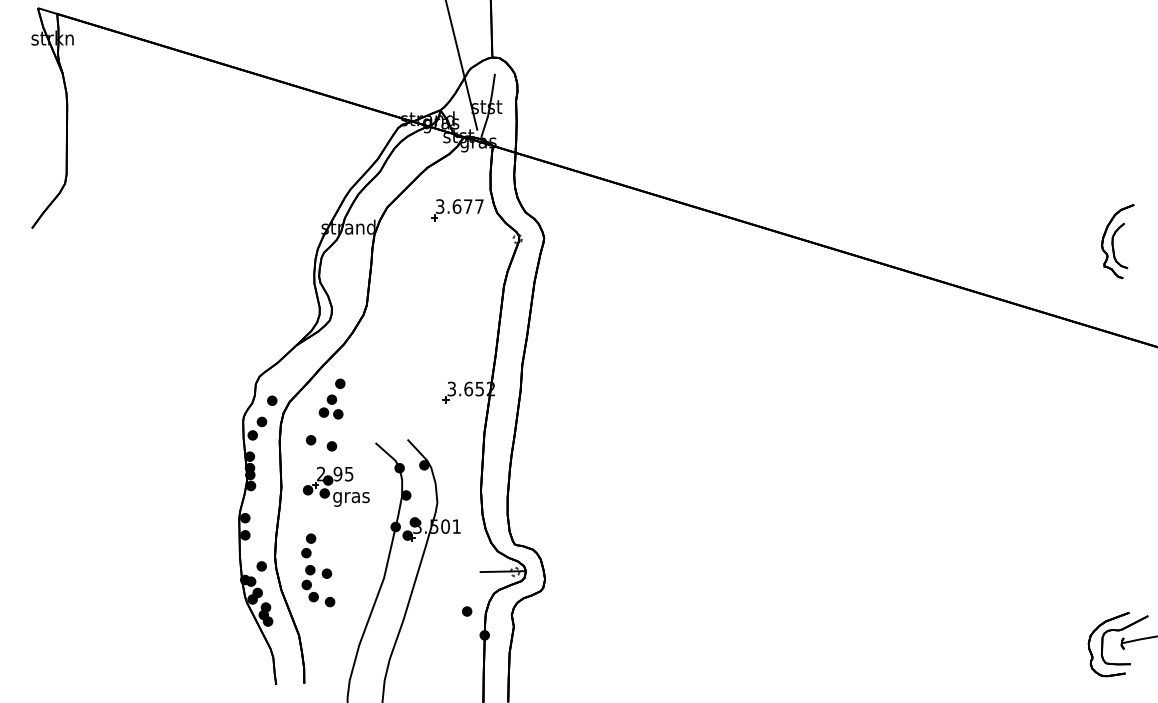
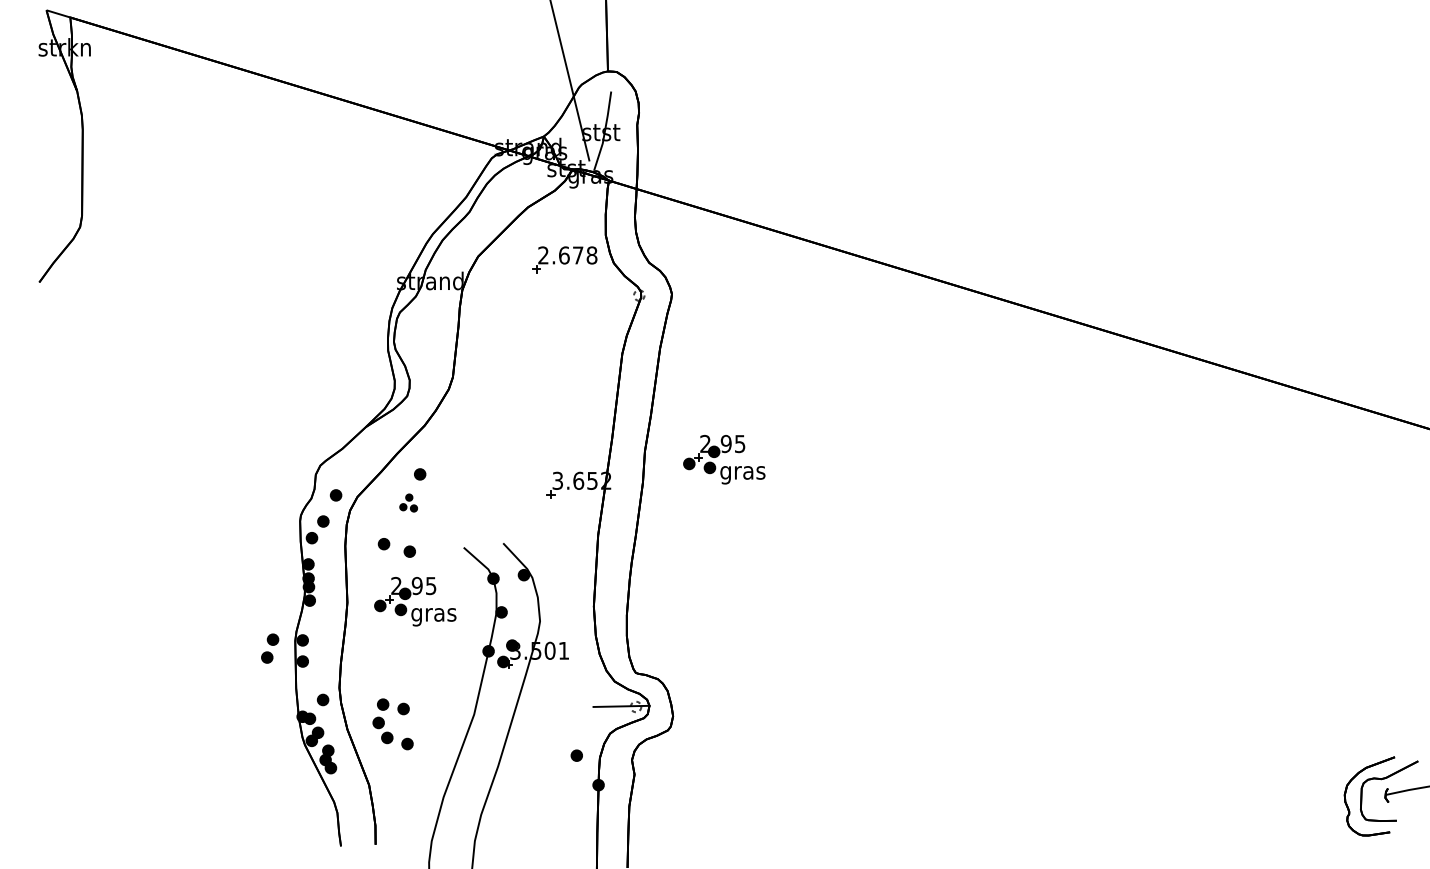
text: (459, 206) -> (567, 255), 3.677 -> 2.678
part: (1117, 241) -> (1380, 298), removed
part: (586, 371) -> (724, 459), added
part: (330, 406) -> (408, 502), size x0.6
part: (309, 545) -> (270, 648), moved

